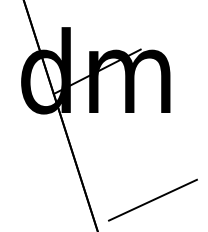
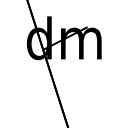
line: (146, 203) -> (89, 104), removed

